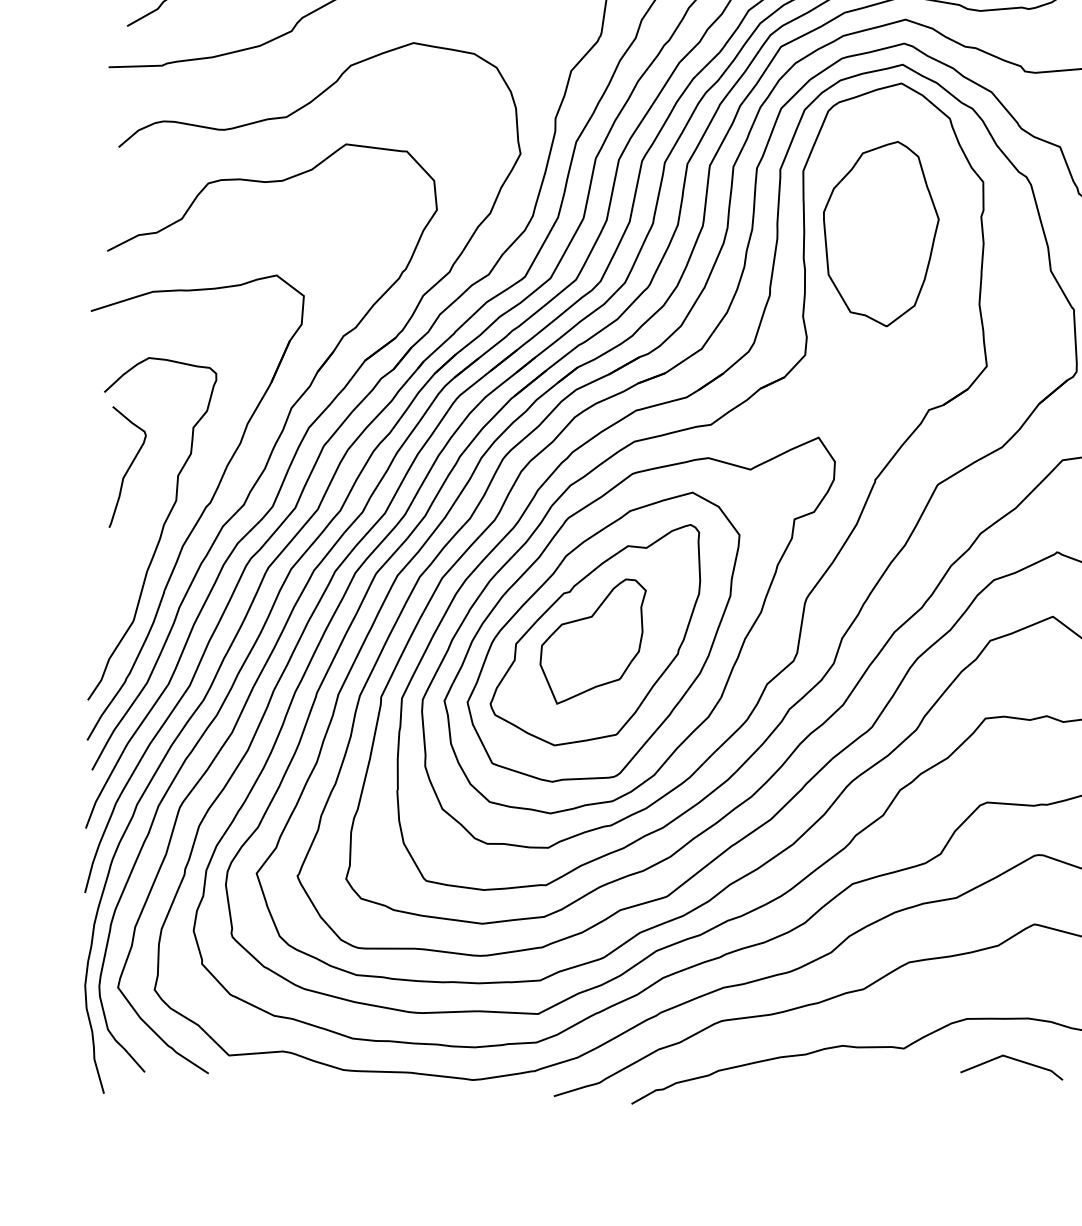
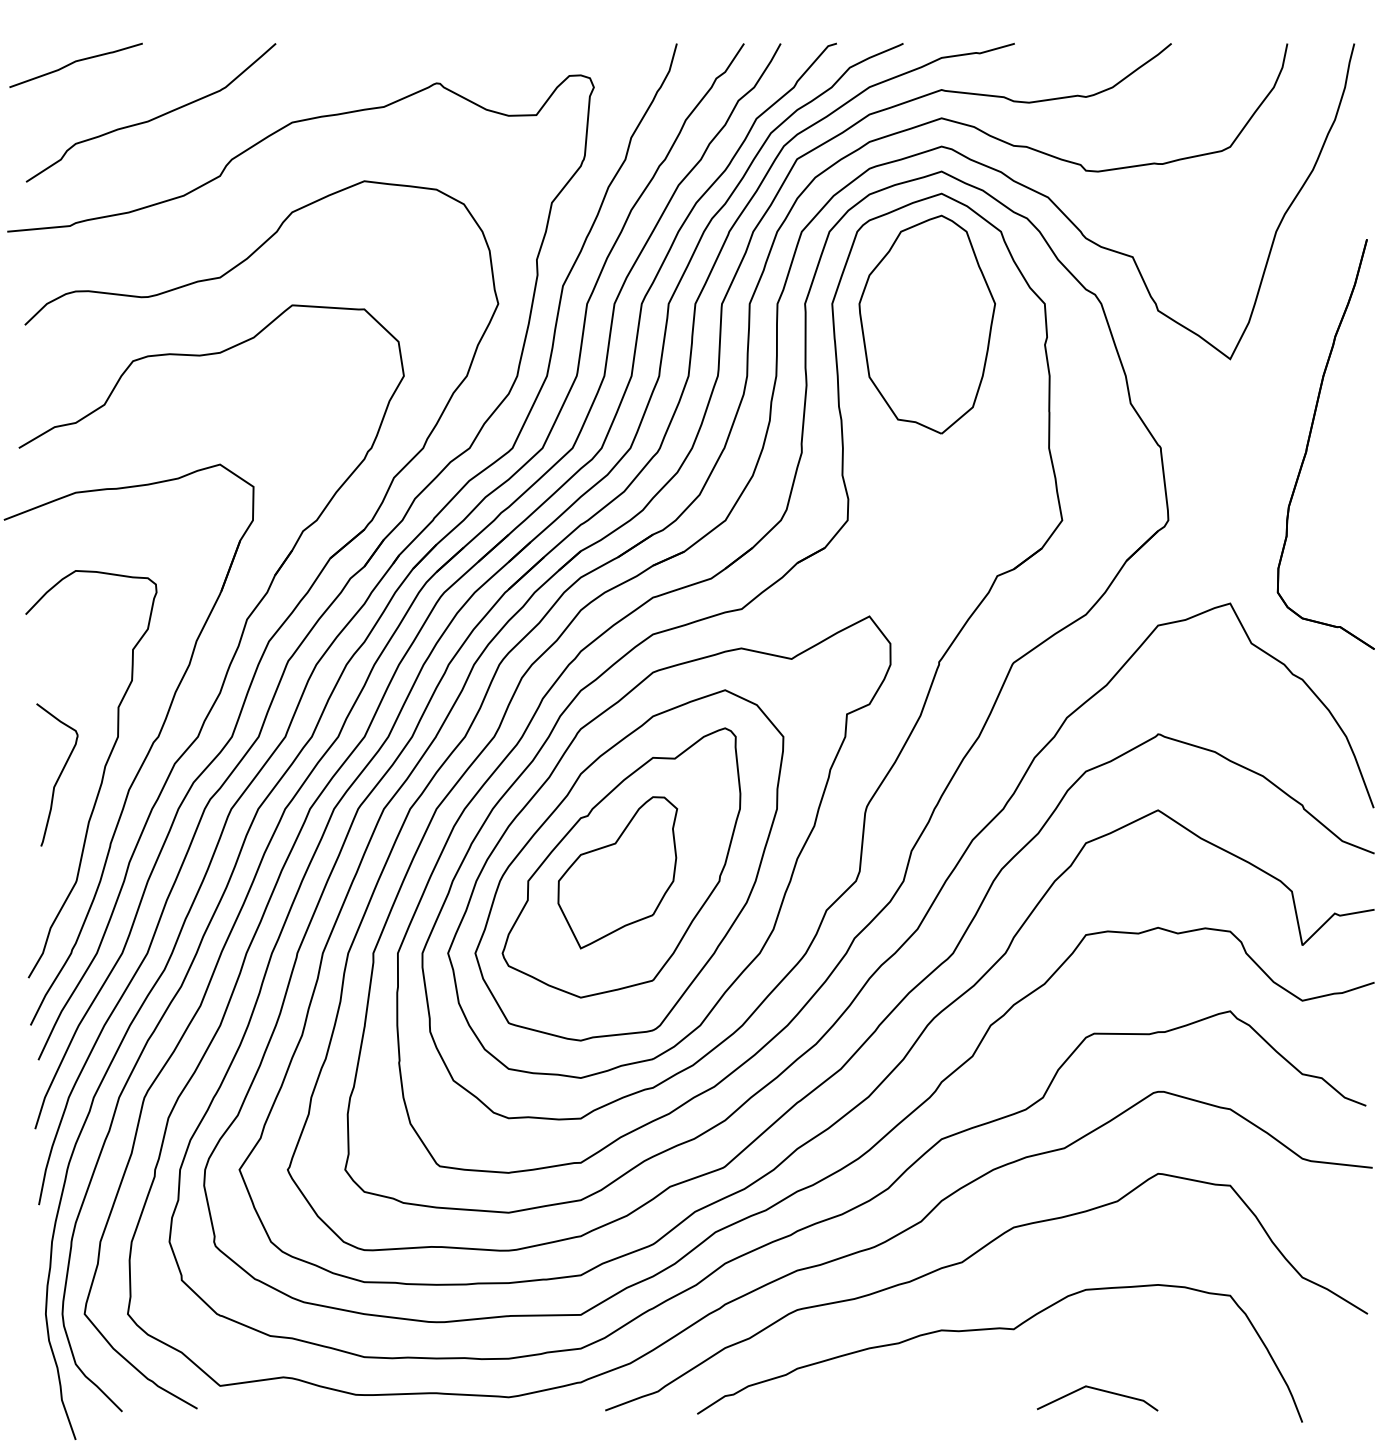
part: (879, 233) -> (926, 324), moved
curve: (128, 467) -> (59, 774), moved
line: (1012, 1059) -> (1097, 1390), moved

